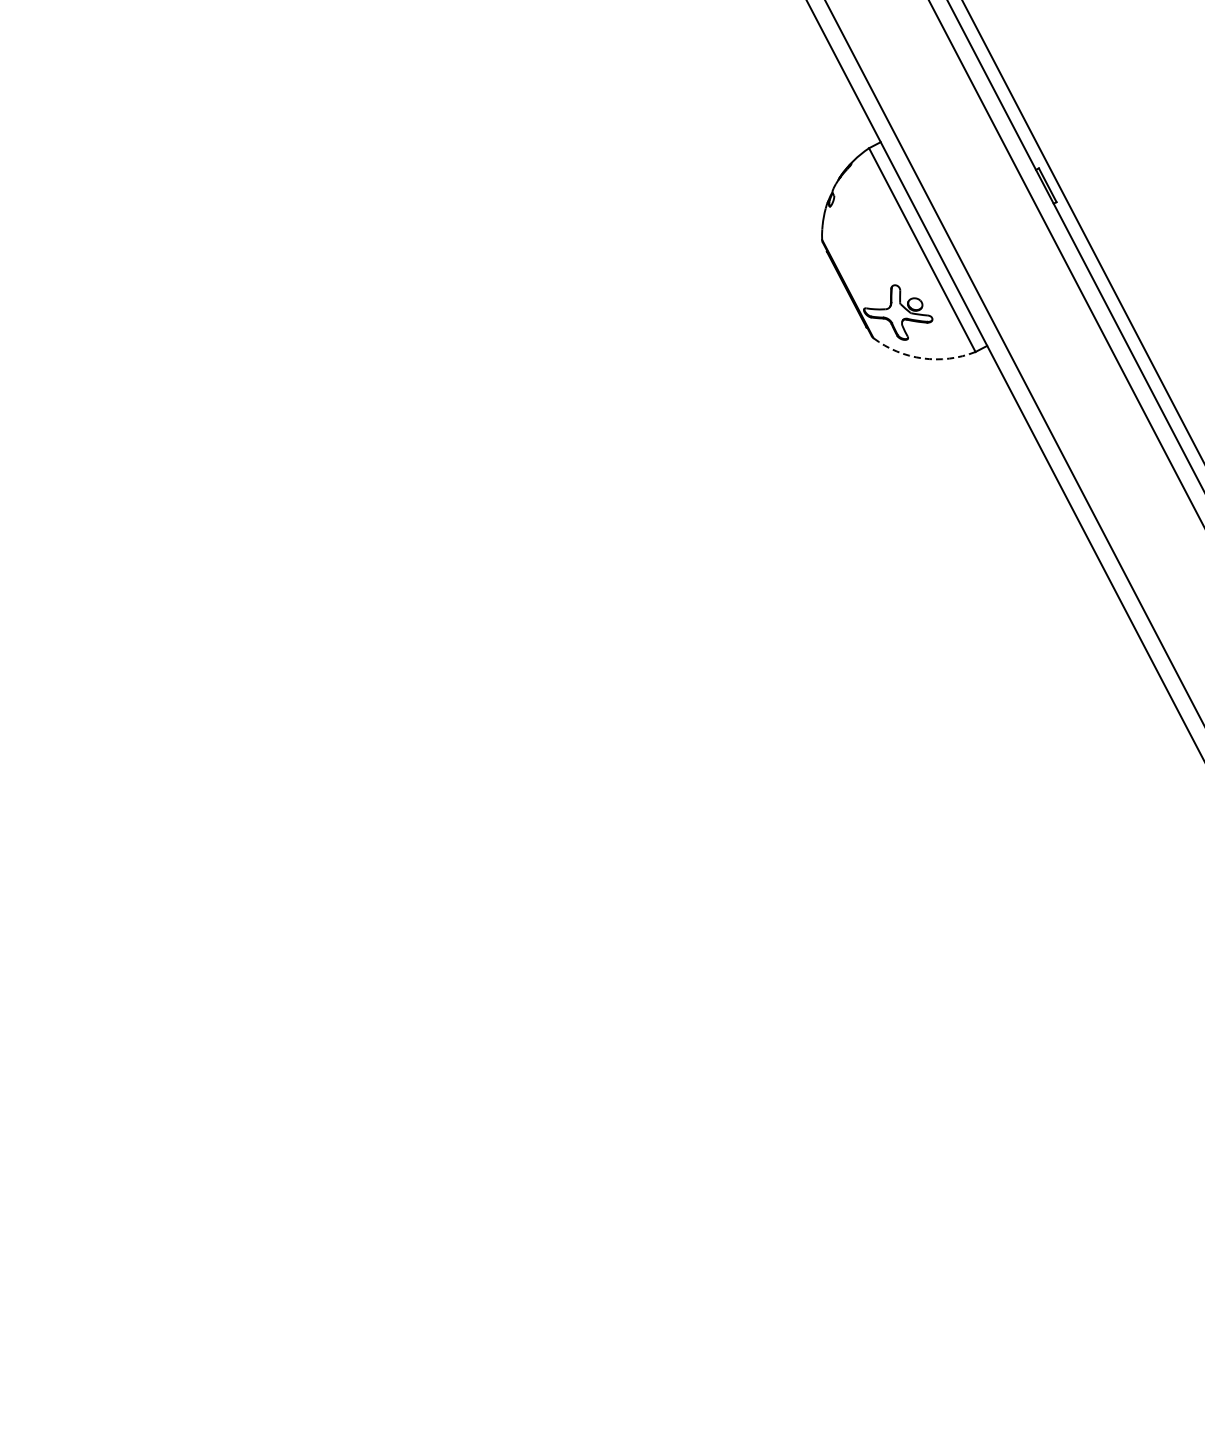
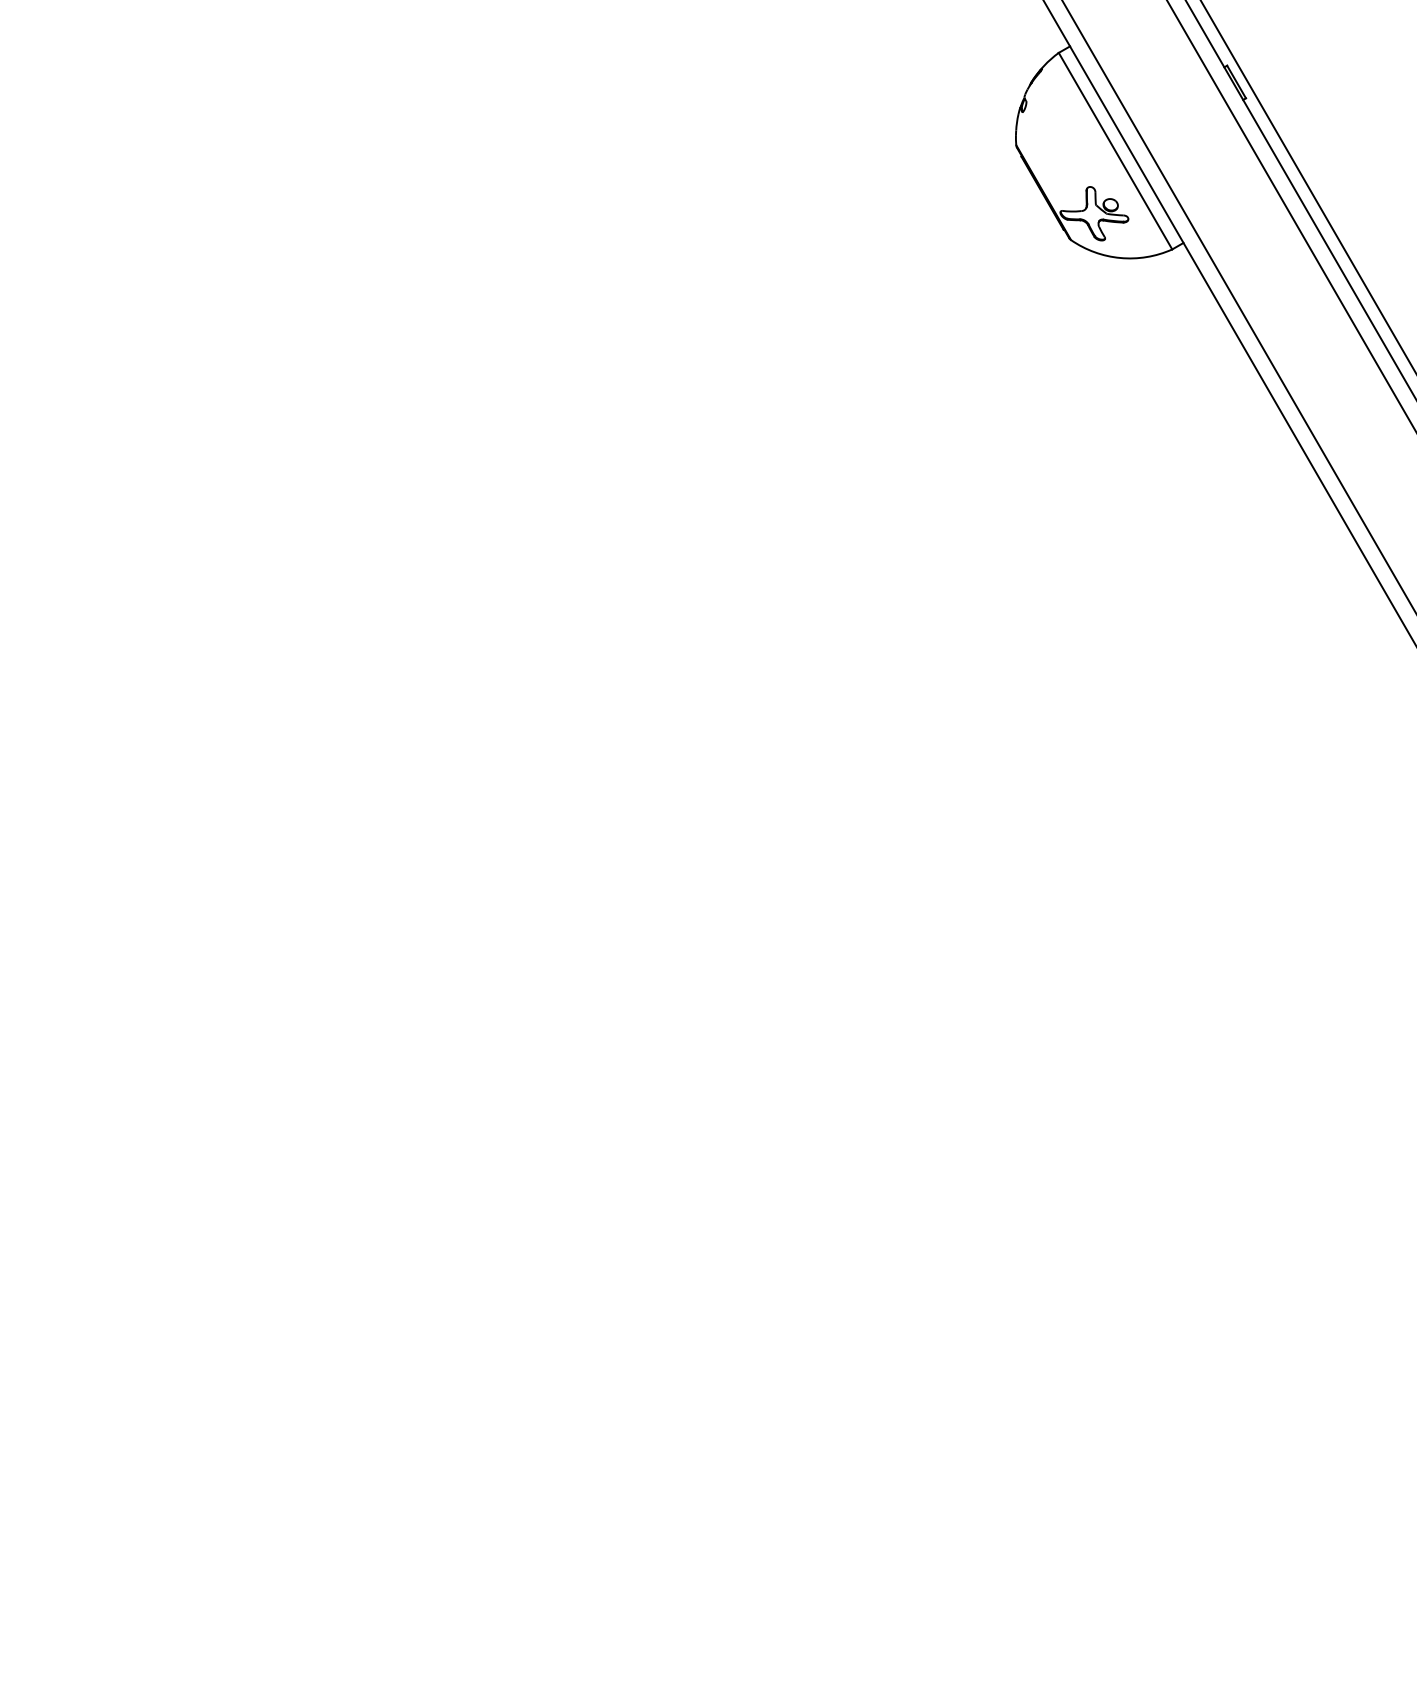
arc: (922, 358) -> (1120, 258), dashed -> solid

